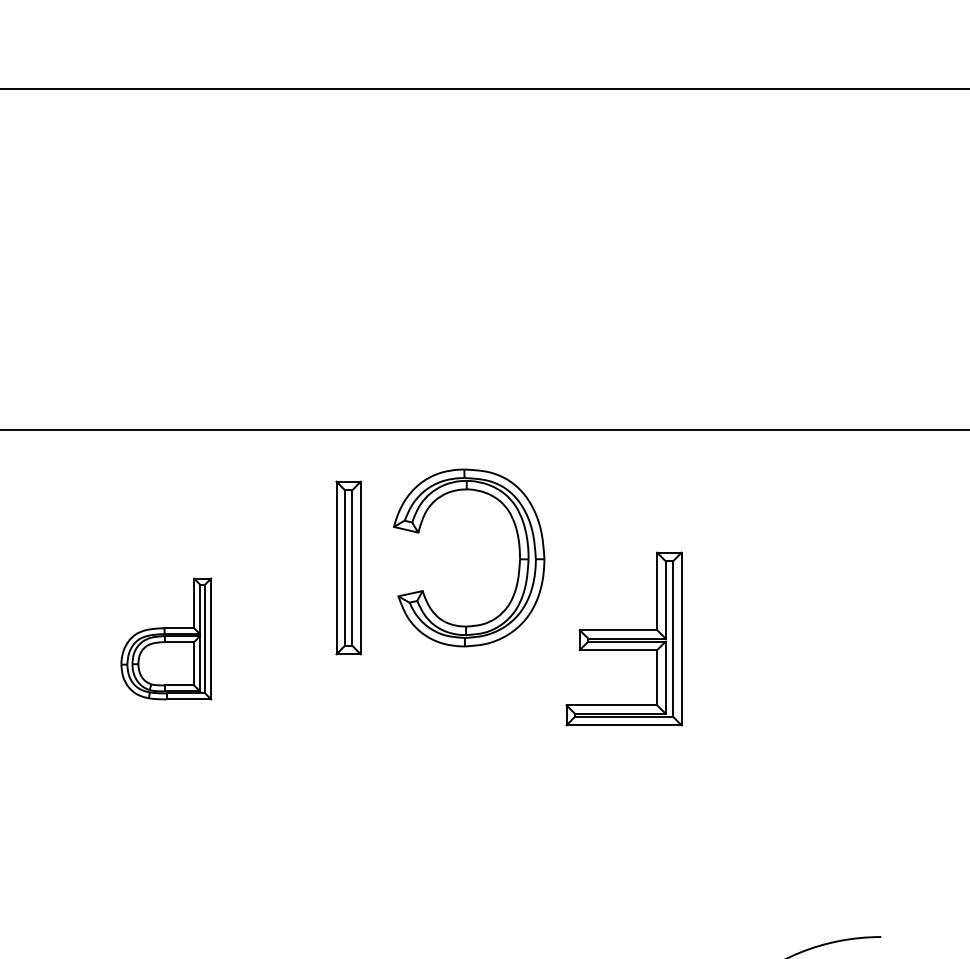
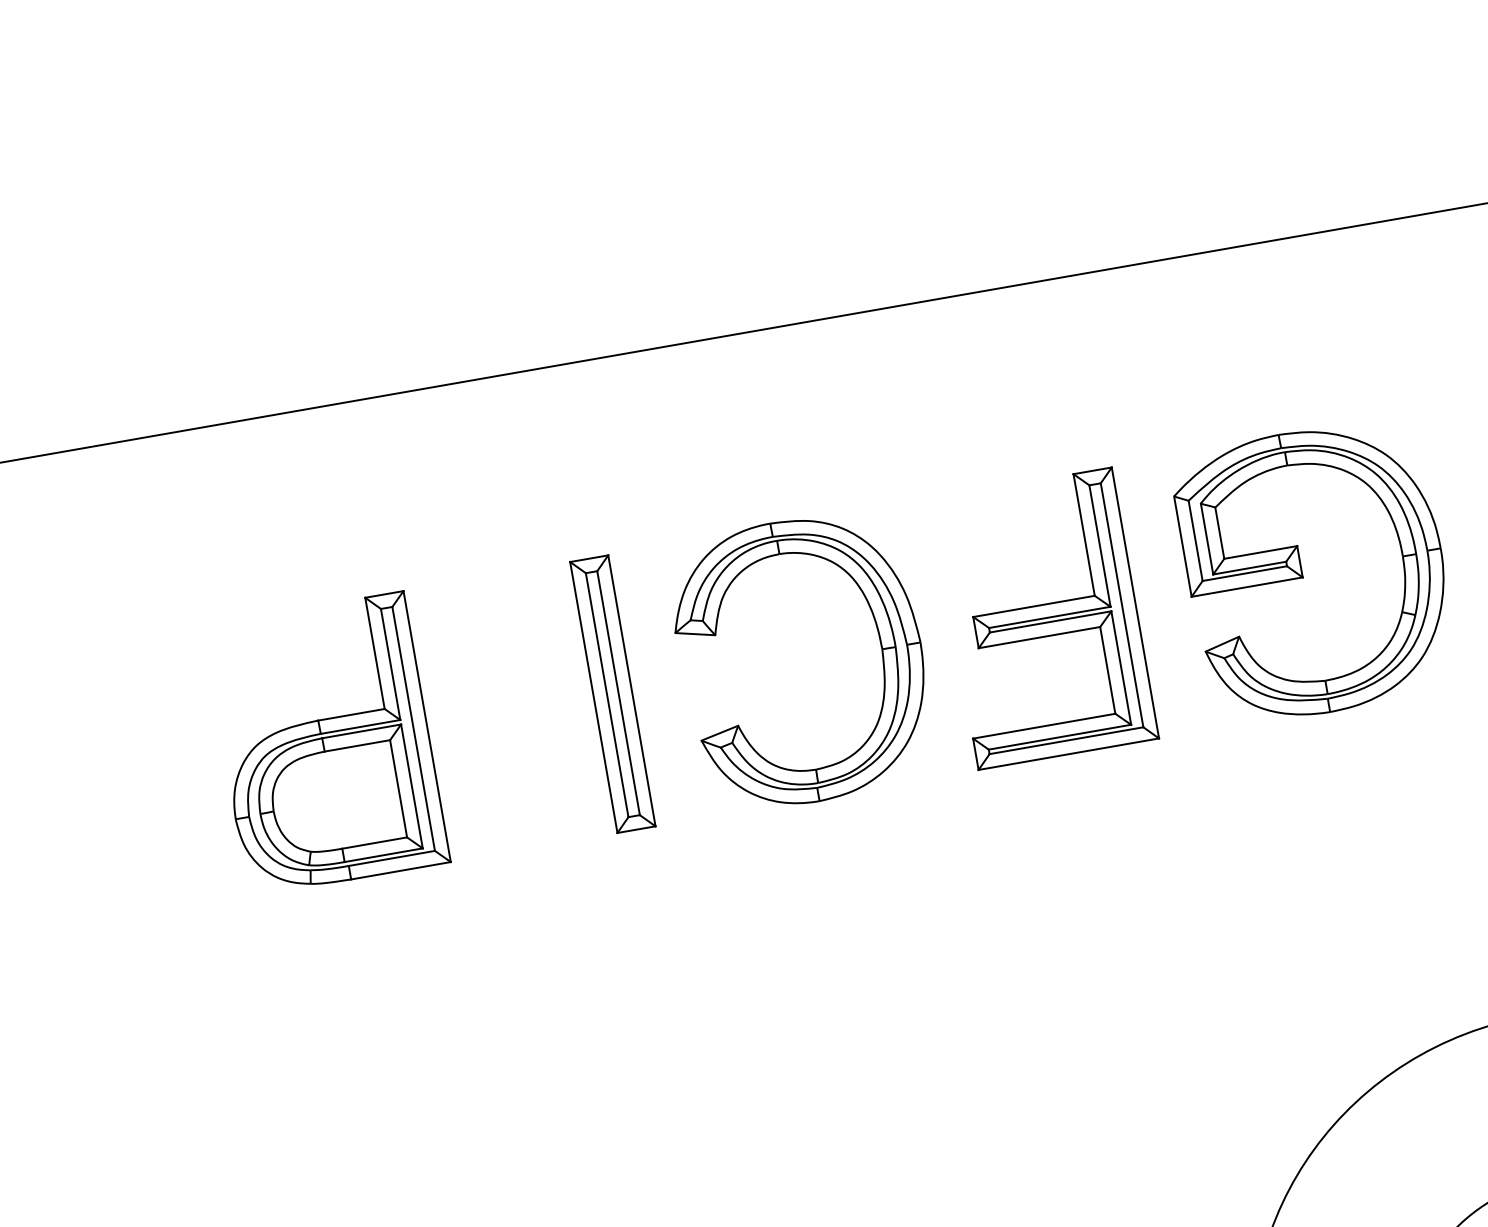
part: (518, 563) -> (880, 656), moved
part: (348, 567) -> (612, 693), moved
part: (166, 638) -> (326, 743), size x1.43
part: (788, 638) -> (1303, 572), added

